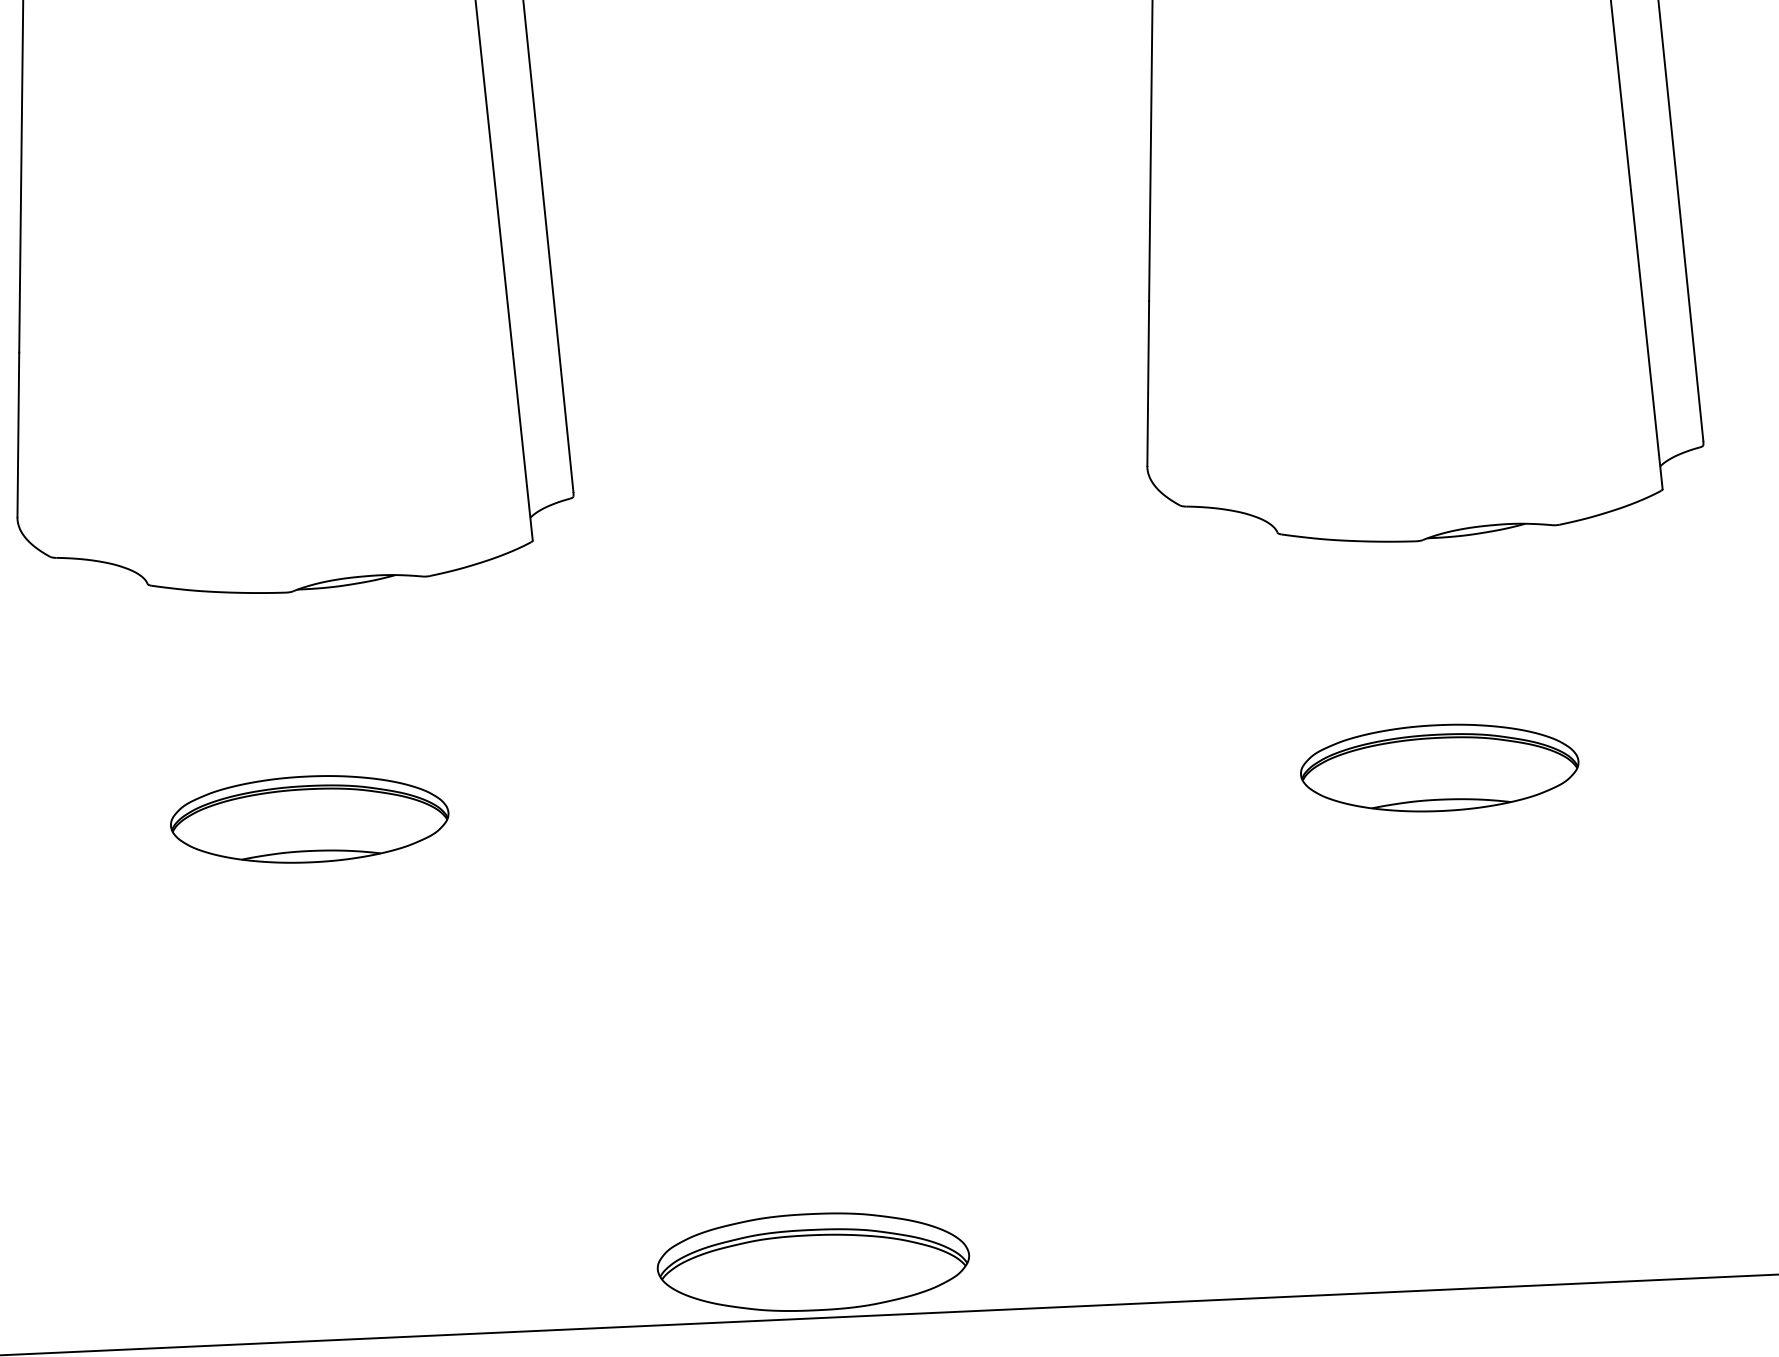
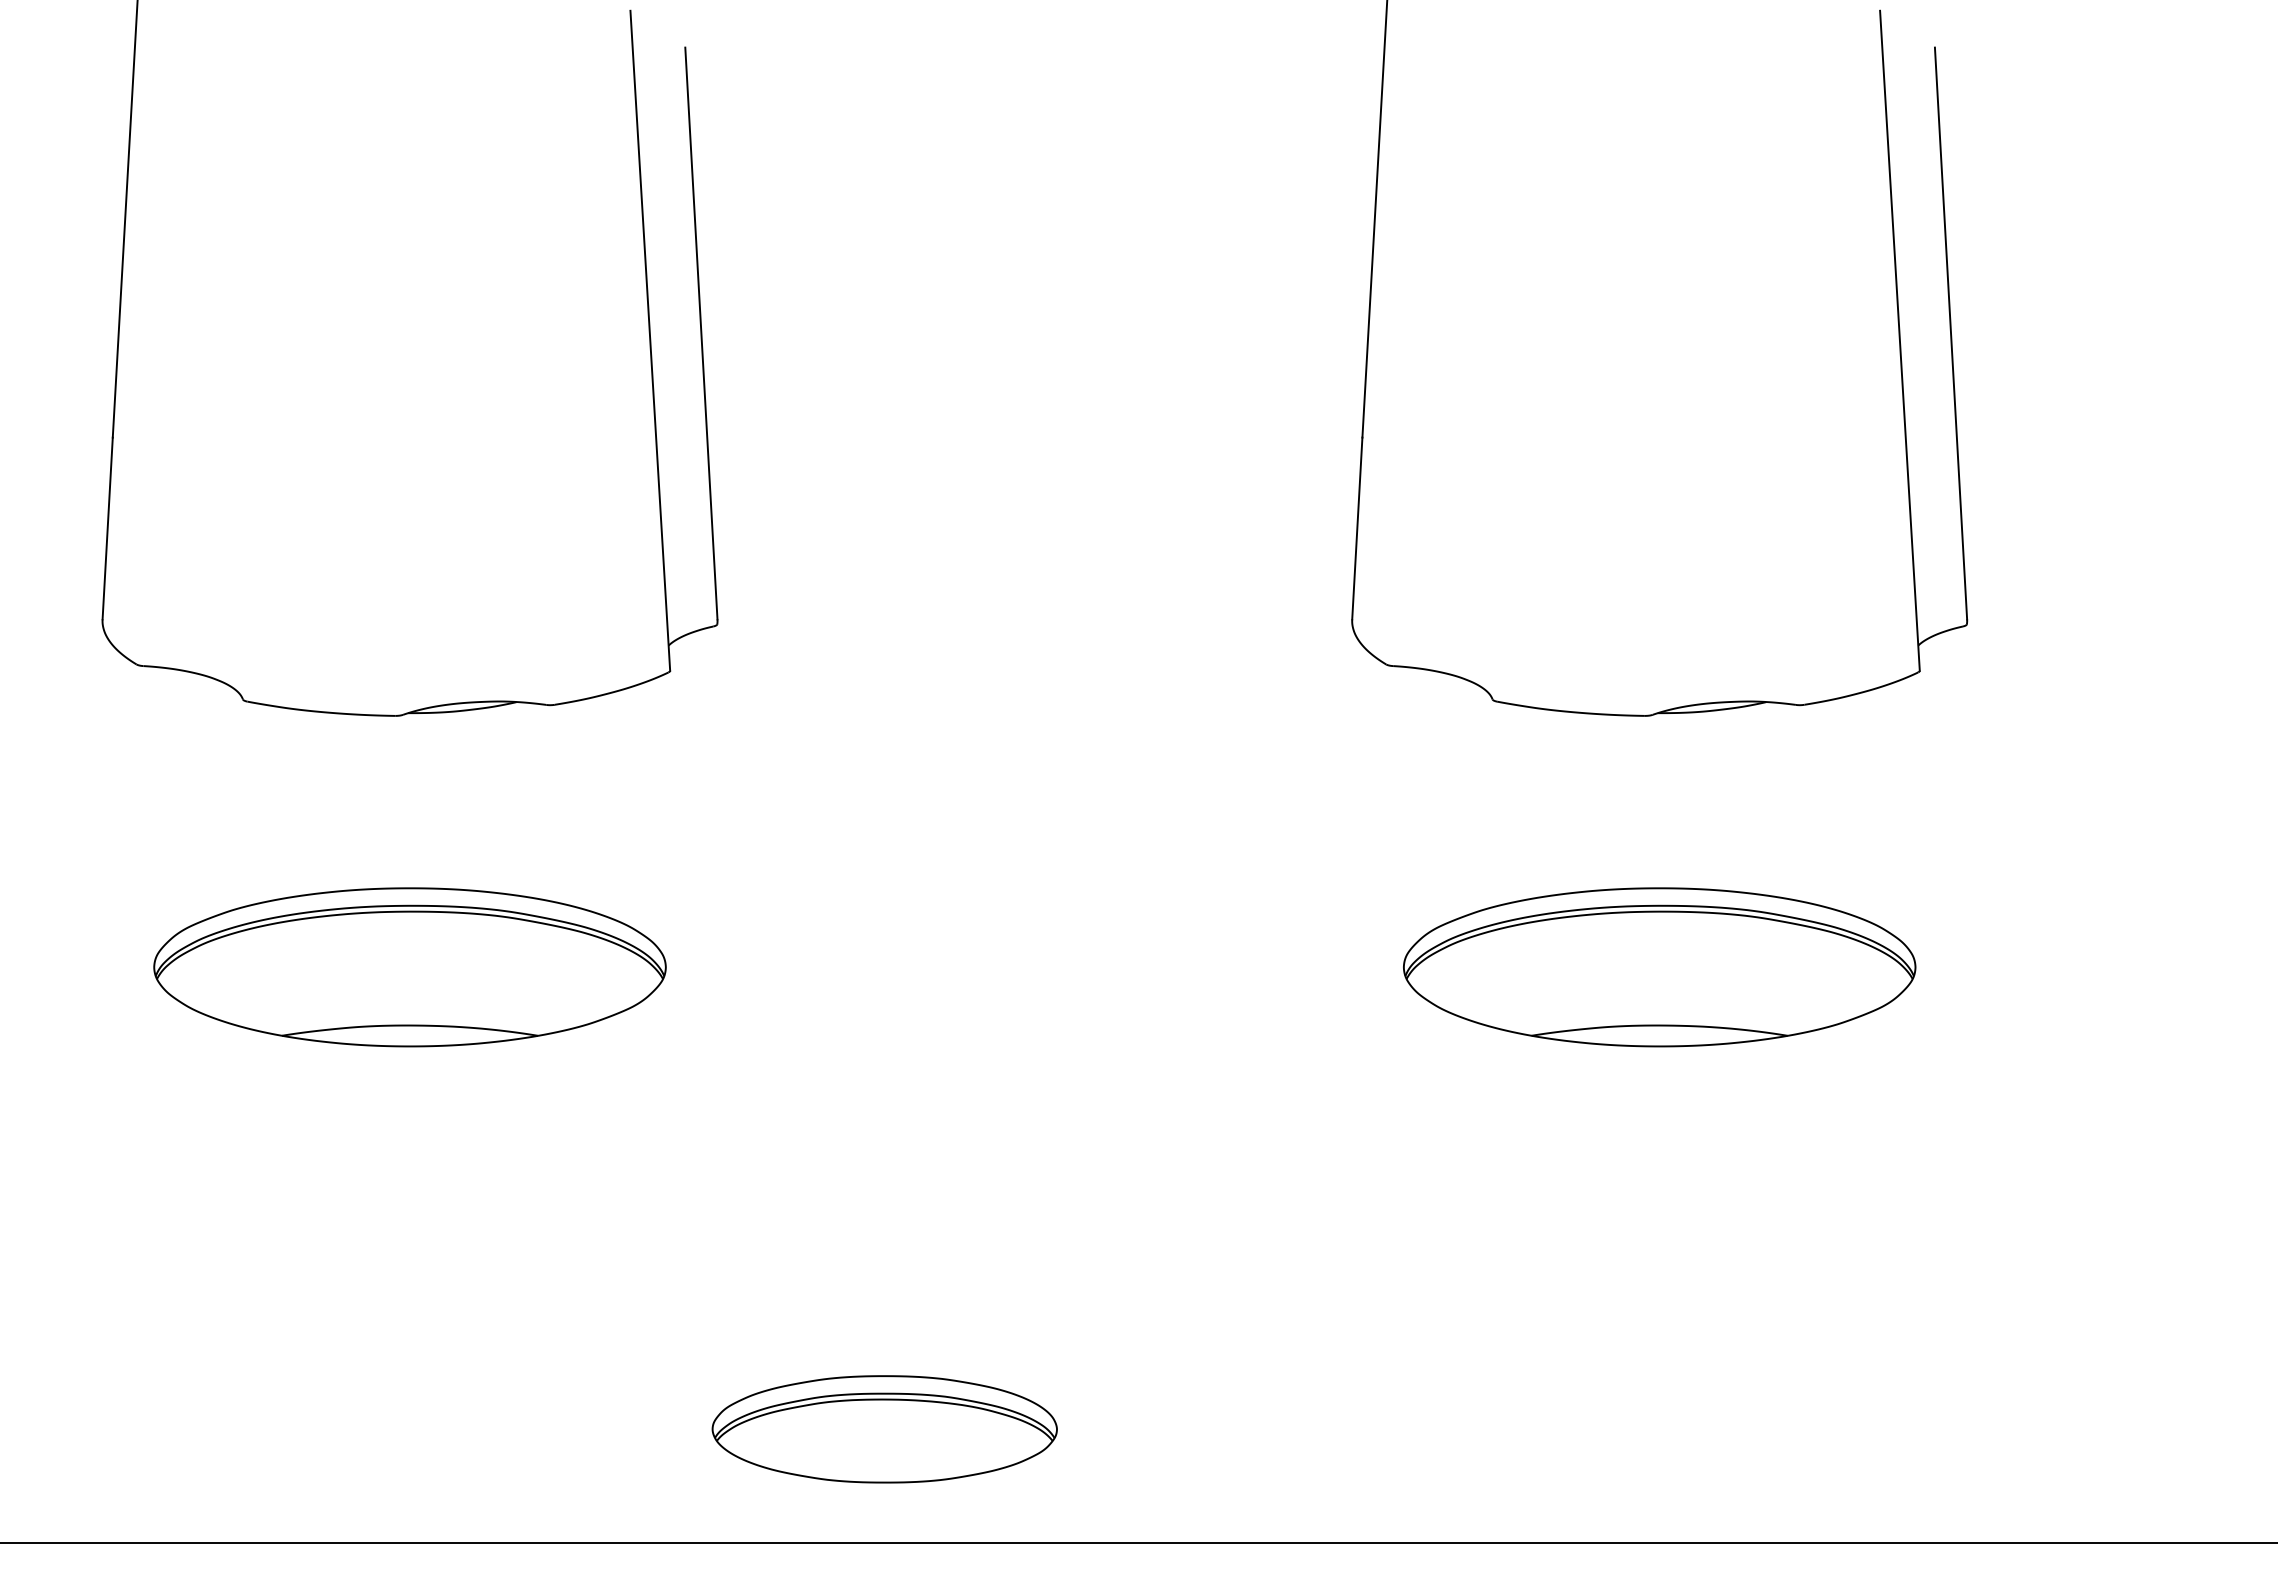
part: (1439, 768) -> (1659, 967), size x1.67
part: (309, 819) -> (409, 967), size x1.67
part: (813, 1262) -> (884, 1429), moved

